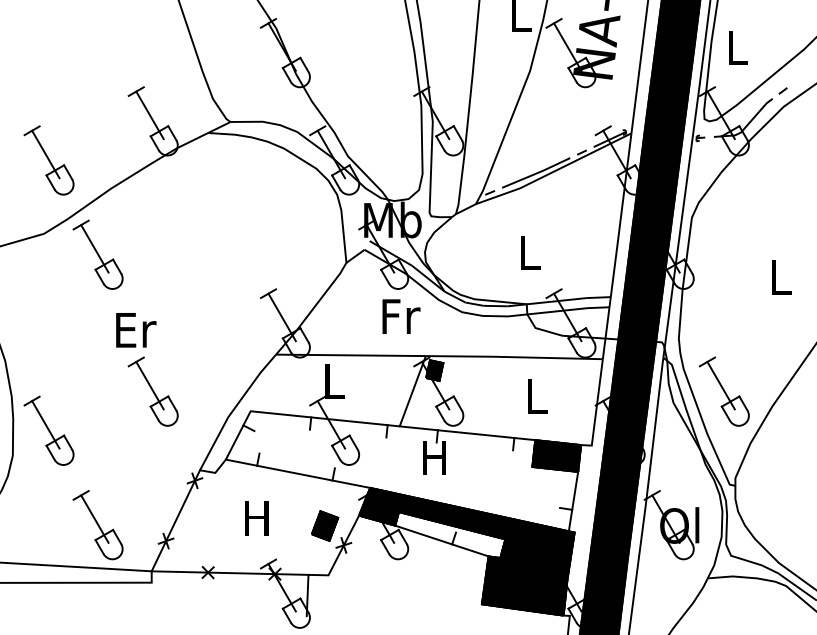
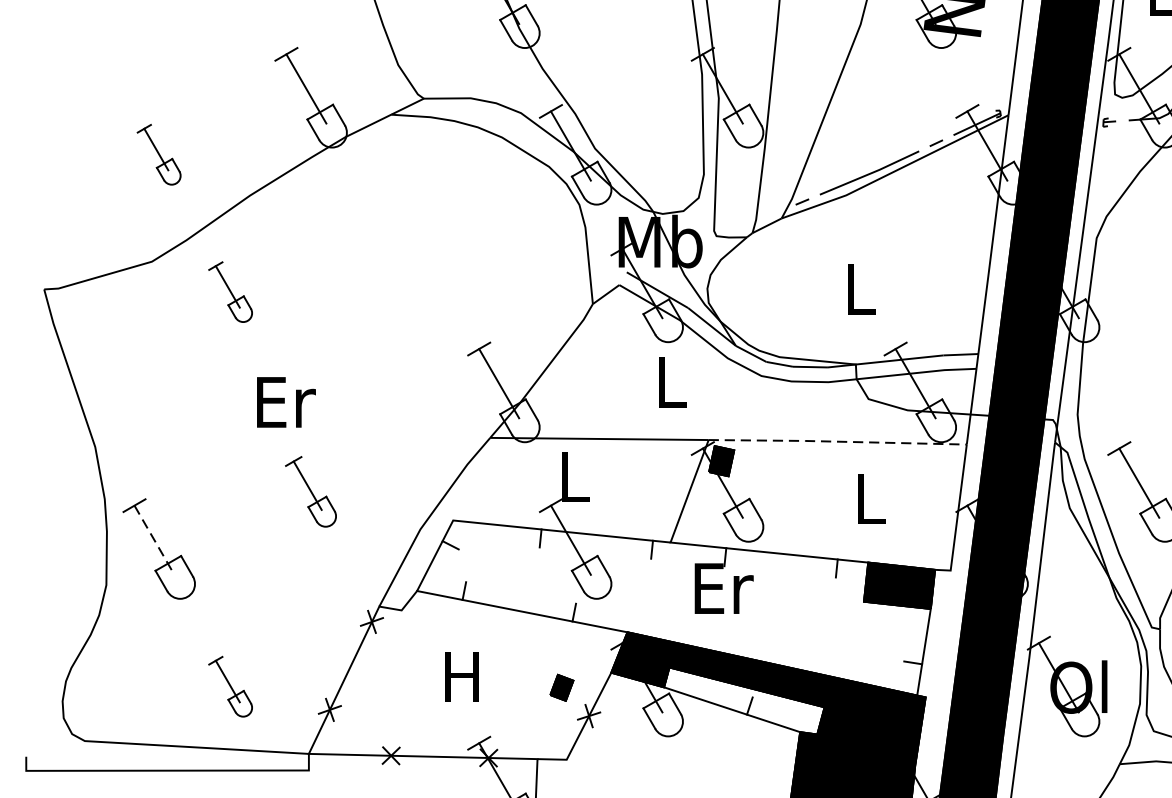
part: (48, 160) -> (158, 154), size x0.6
part: (97, 254) -> (229, 291), size x0.6
text: (401, 316) -> (673, 382), Fr -> L
line: (514, 357) -> (837, 442), solid -> dashed
part: (152, 391) -> (310, 491), size x0.7
line: (46, 425) -> (155, 541), solid -> dashed
text: (436, 457) -> (724, 587), H -> Er
part: (97, 525) -> (229, 687), size x0.6
part: (325, 525) -> (562, 687), size x0.6

